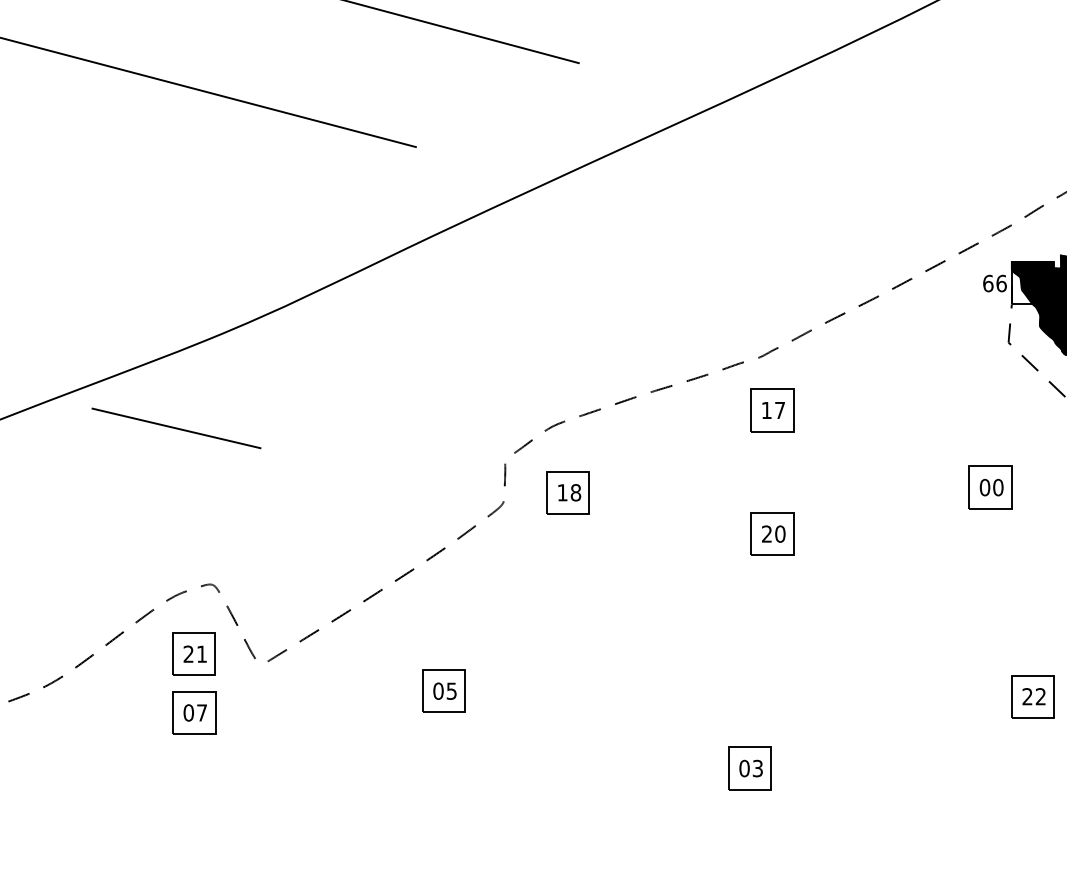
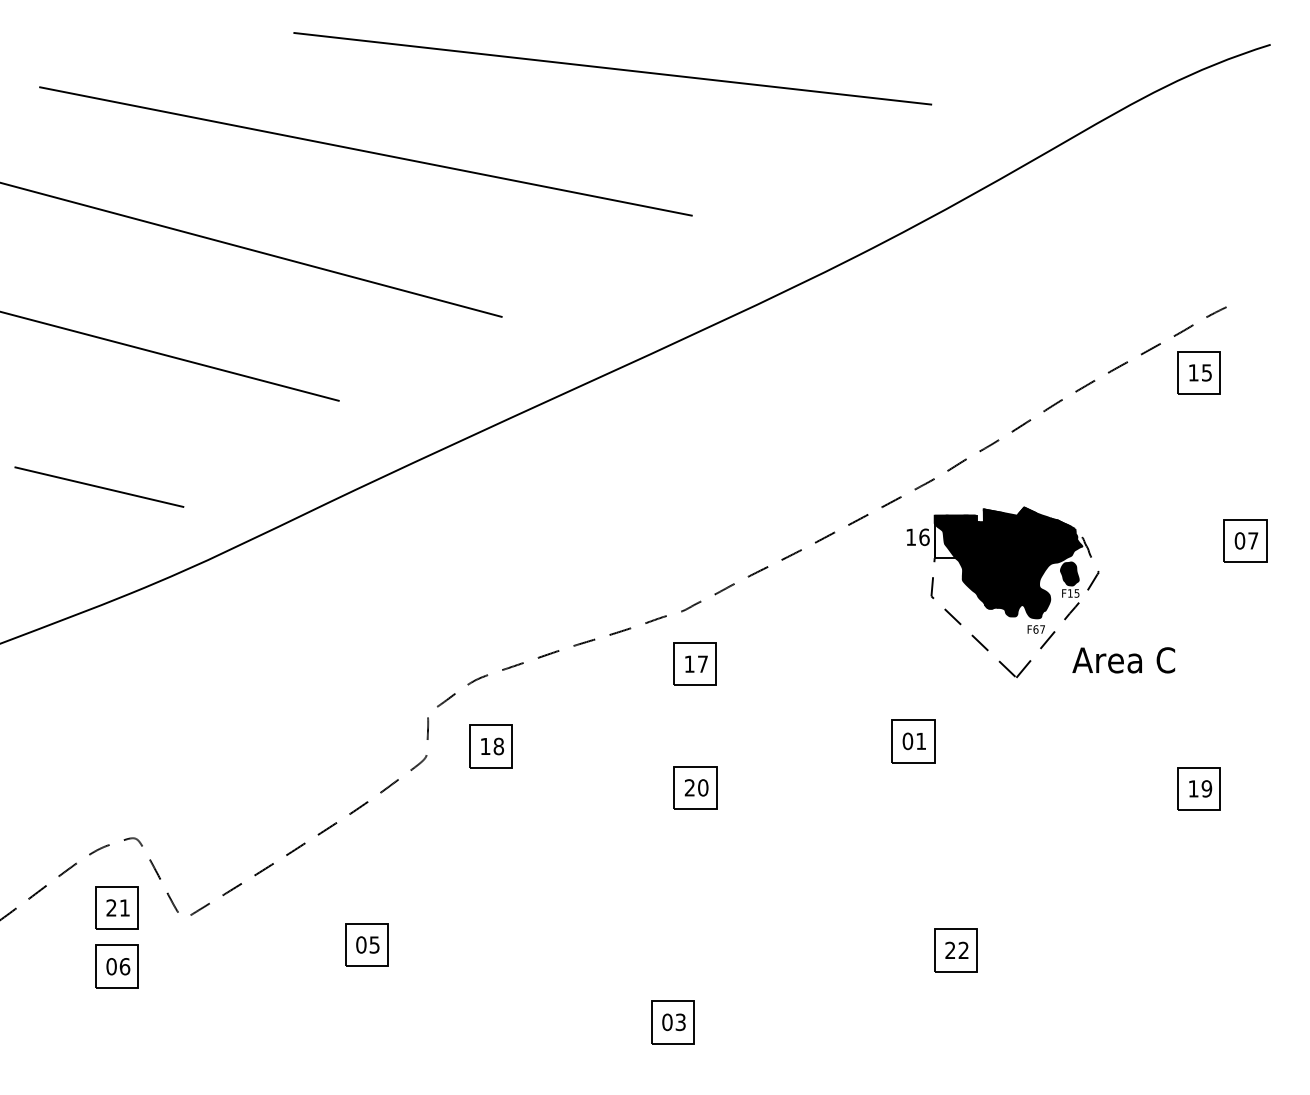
text: (988, 283) -> (911, 537), 66 -> 16
line: (176, 427) -> (99, 486), moved
text: (998, 487) -> (921, 741), 00 -> 01
text: (201, 712) -> (124, 966), 07 -> 06

